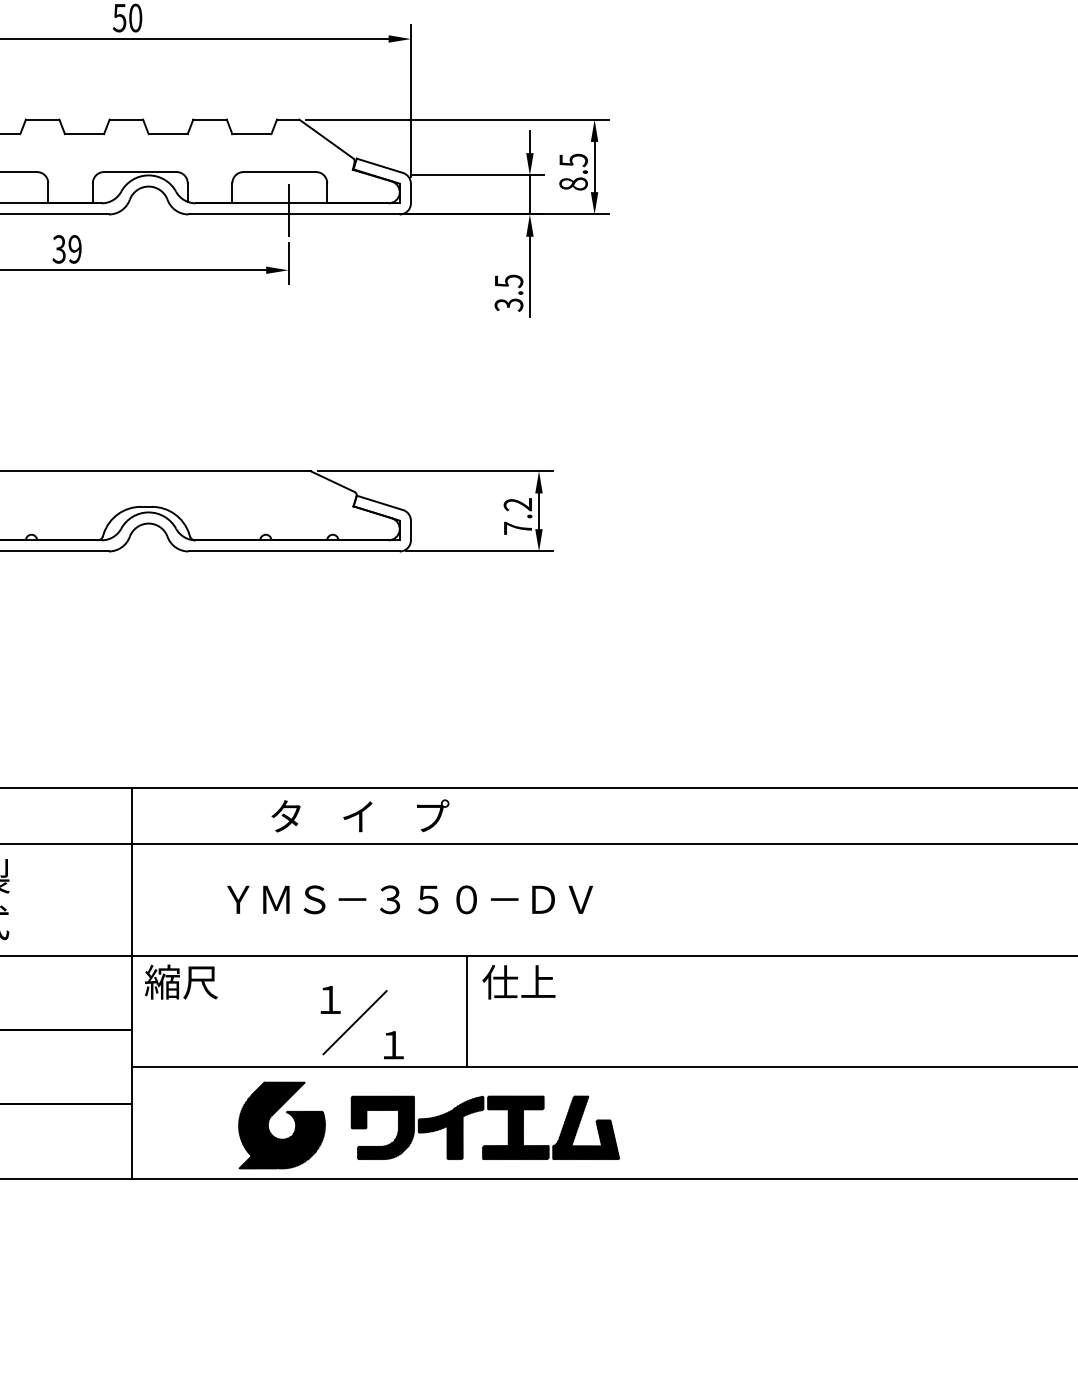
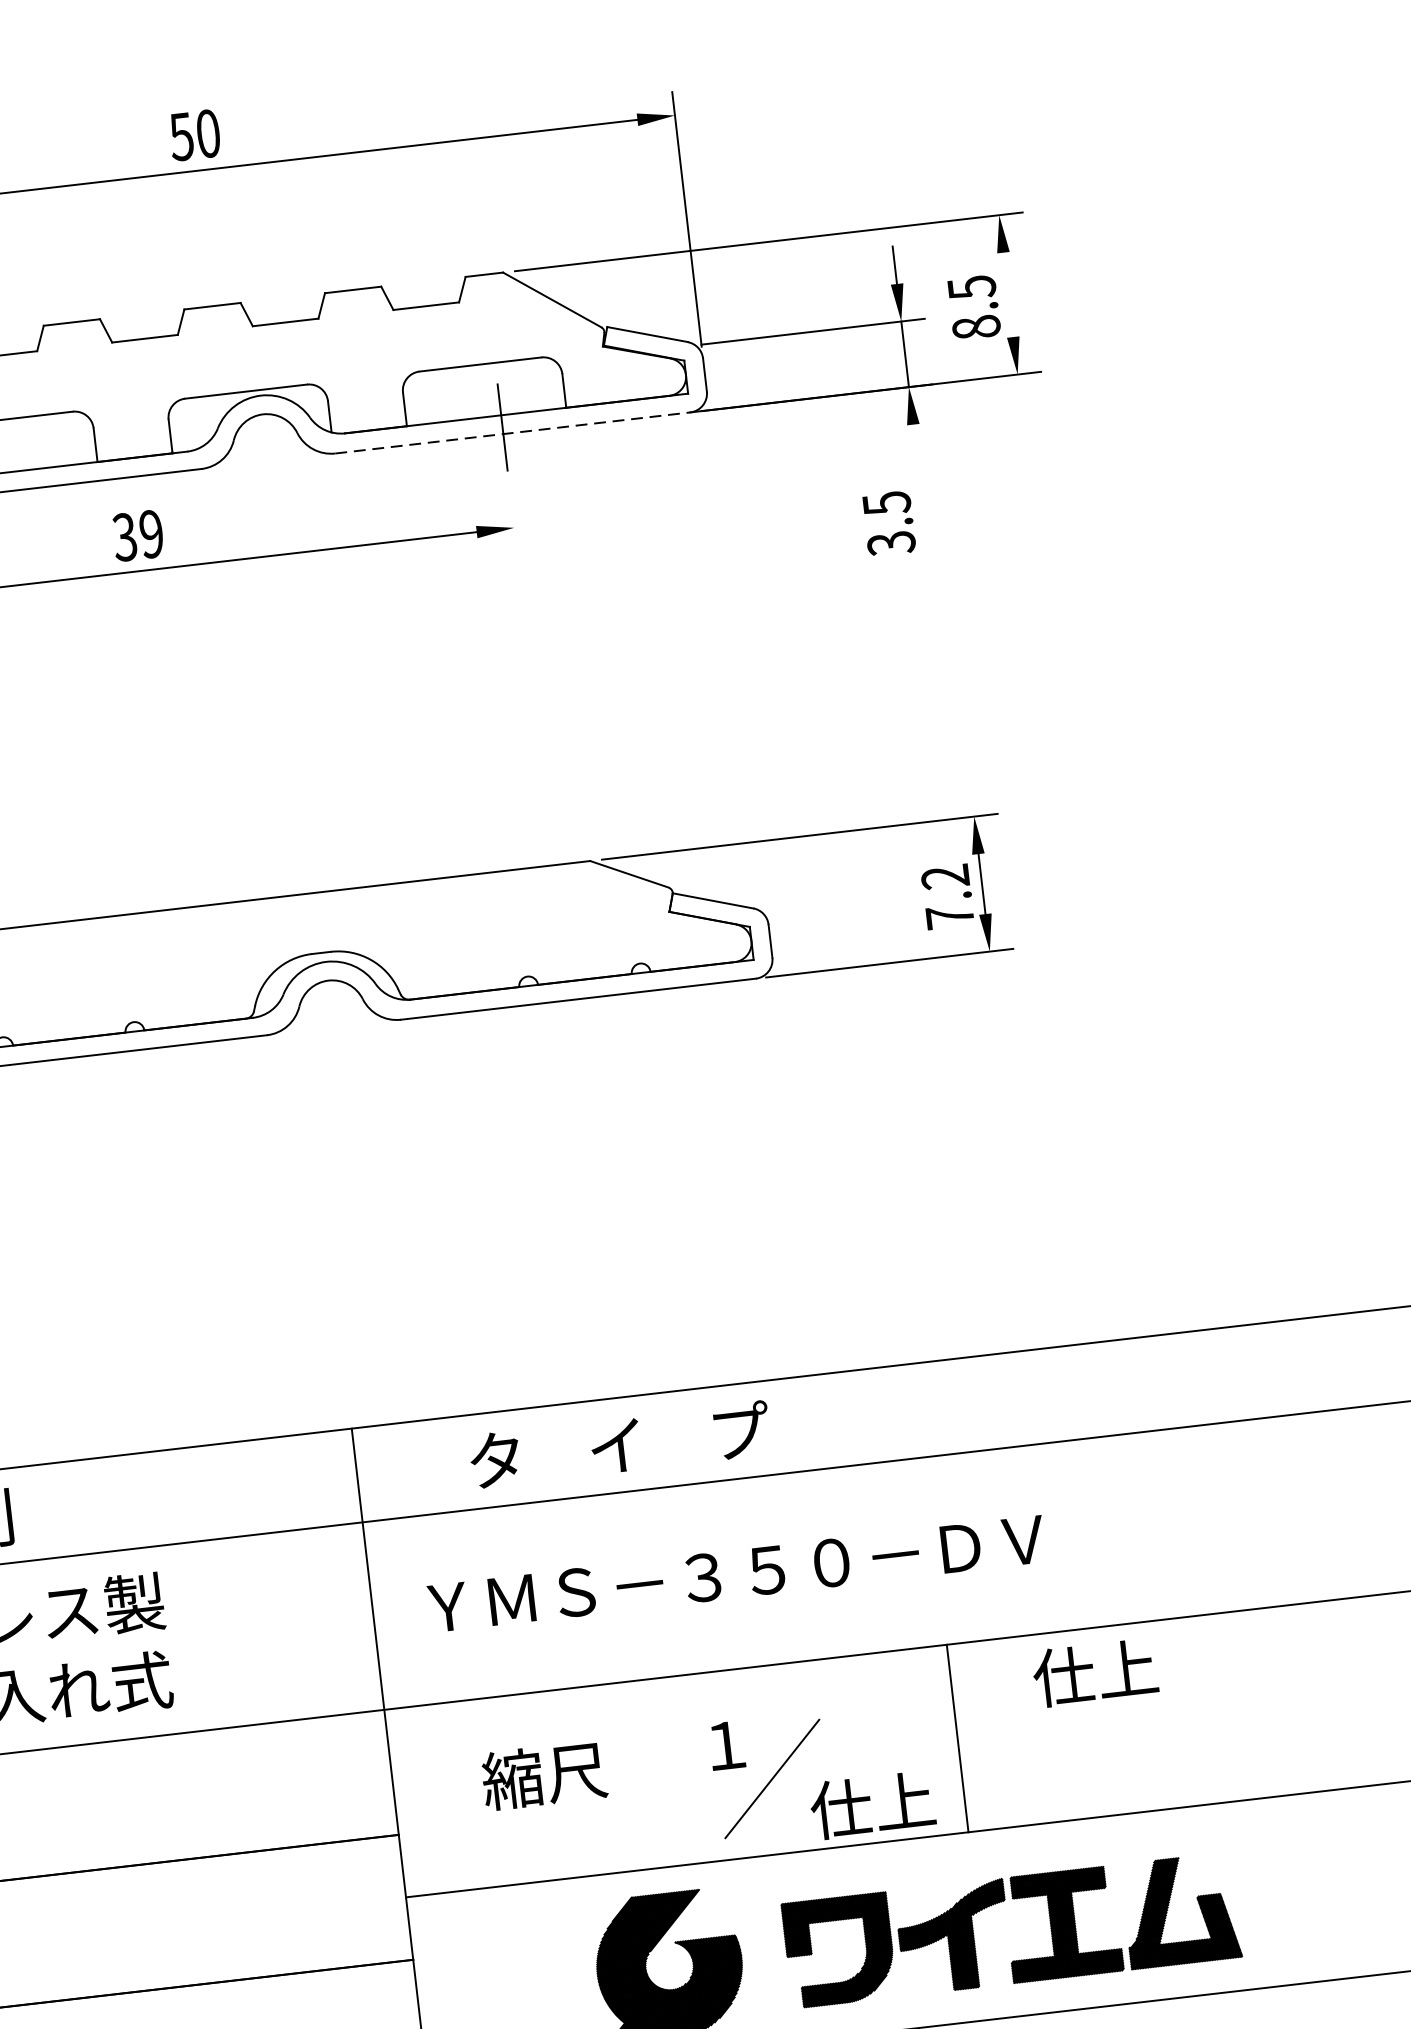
line: (594, 166) -> (1008, 293), removed
line: (294, 214) -> (513, 432), solid -> dashed
line: (288, 263) -> (512, 516), removed
line: (529, 276) -> (920, 491), removed
text: (360, 815) -> (620, 1443), moved
text: (409, 899) -> (735, 1573), moved
text: (181, 981) -> (544, 1774), moved
text: (518, 982) -> (1094, 1673), moved
text: (411, 1044) -> (871, 1804), １ -> 仕上

